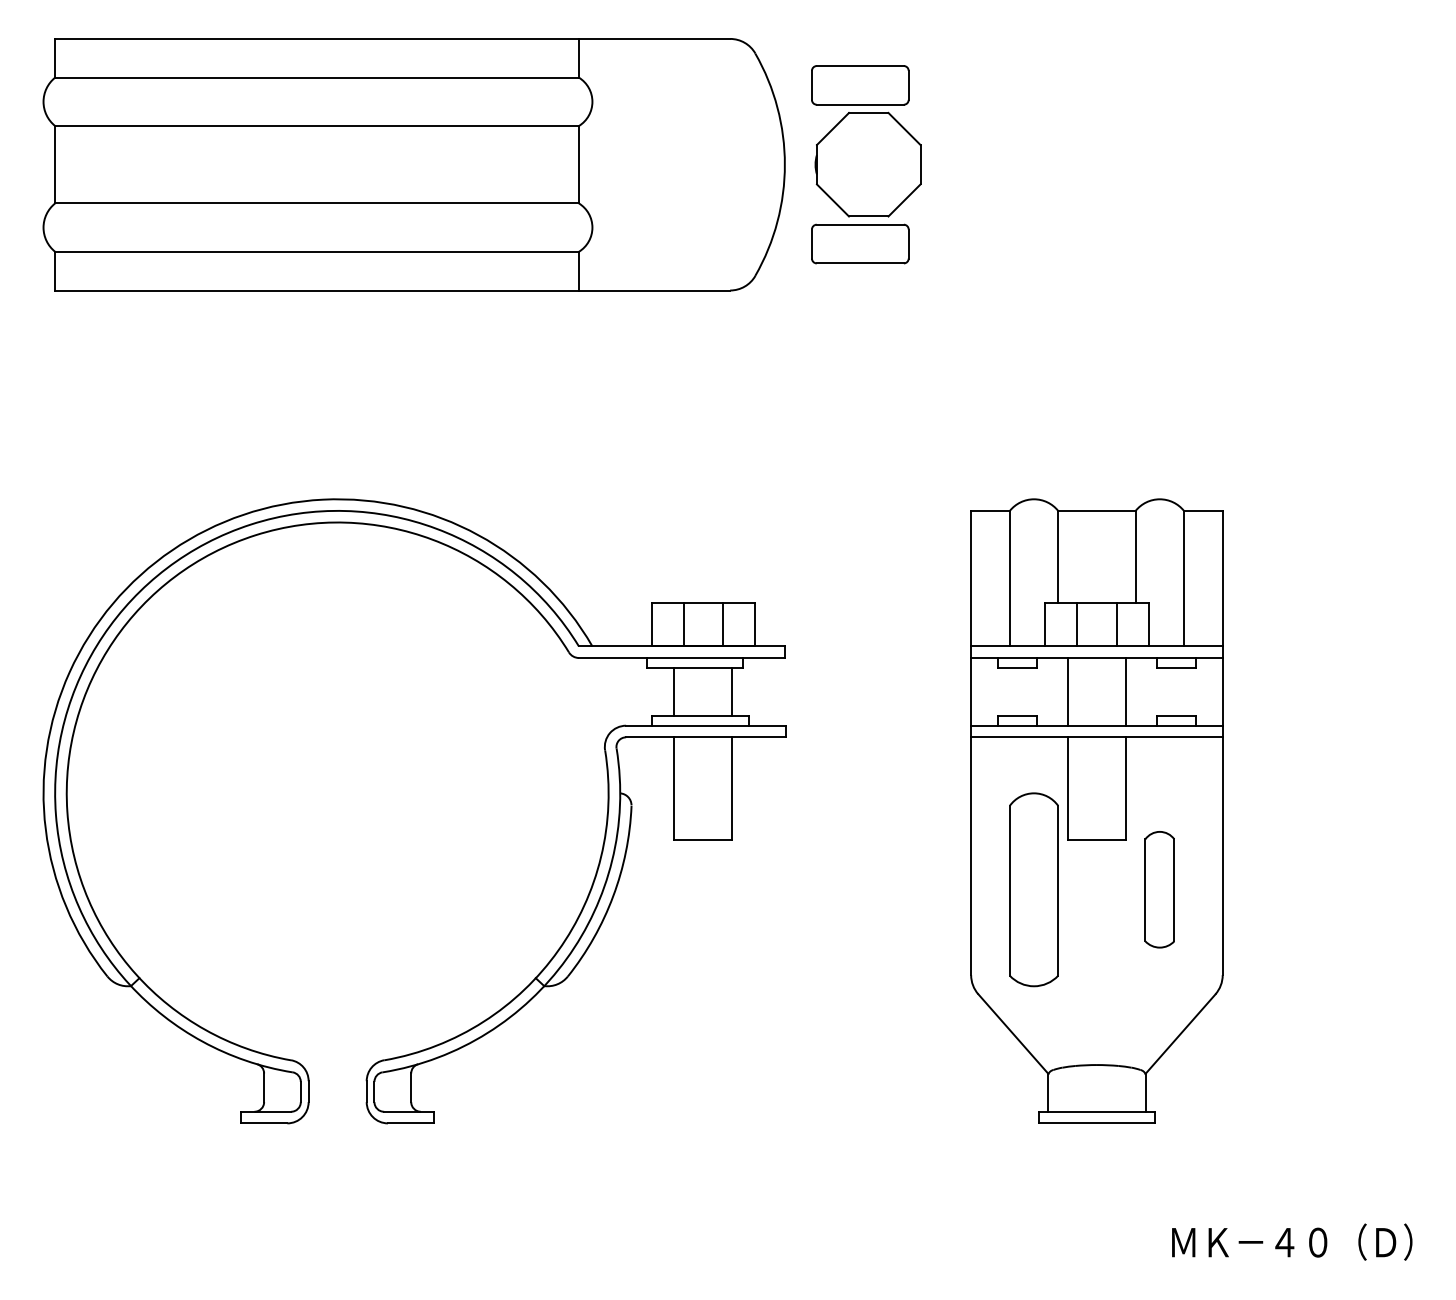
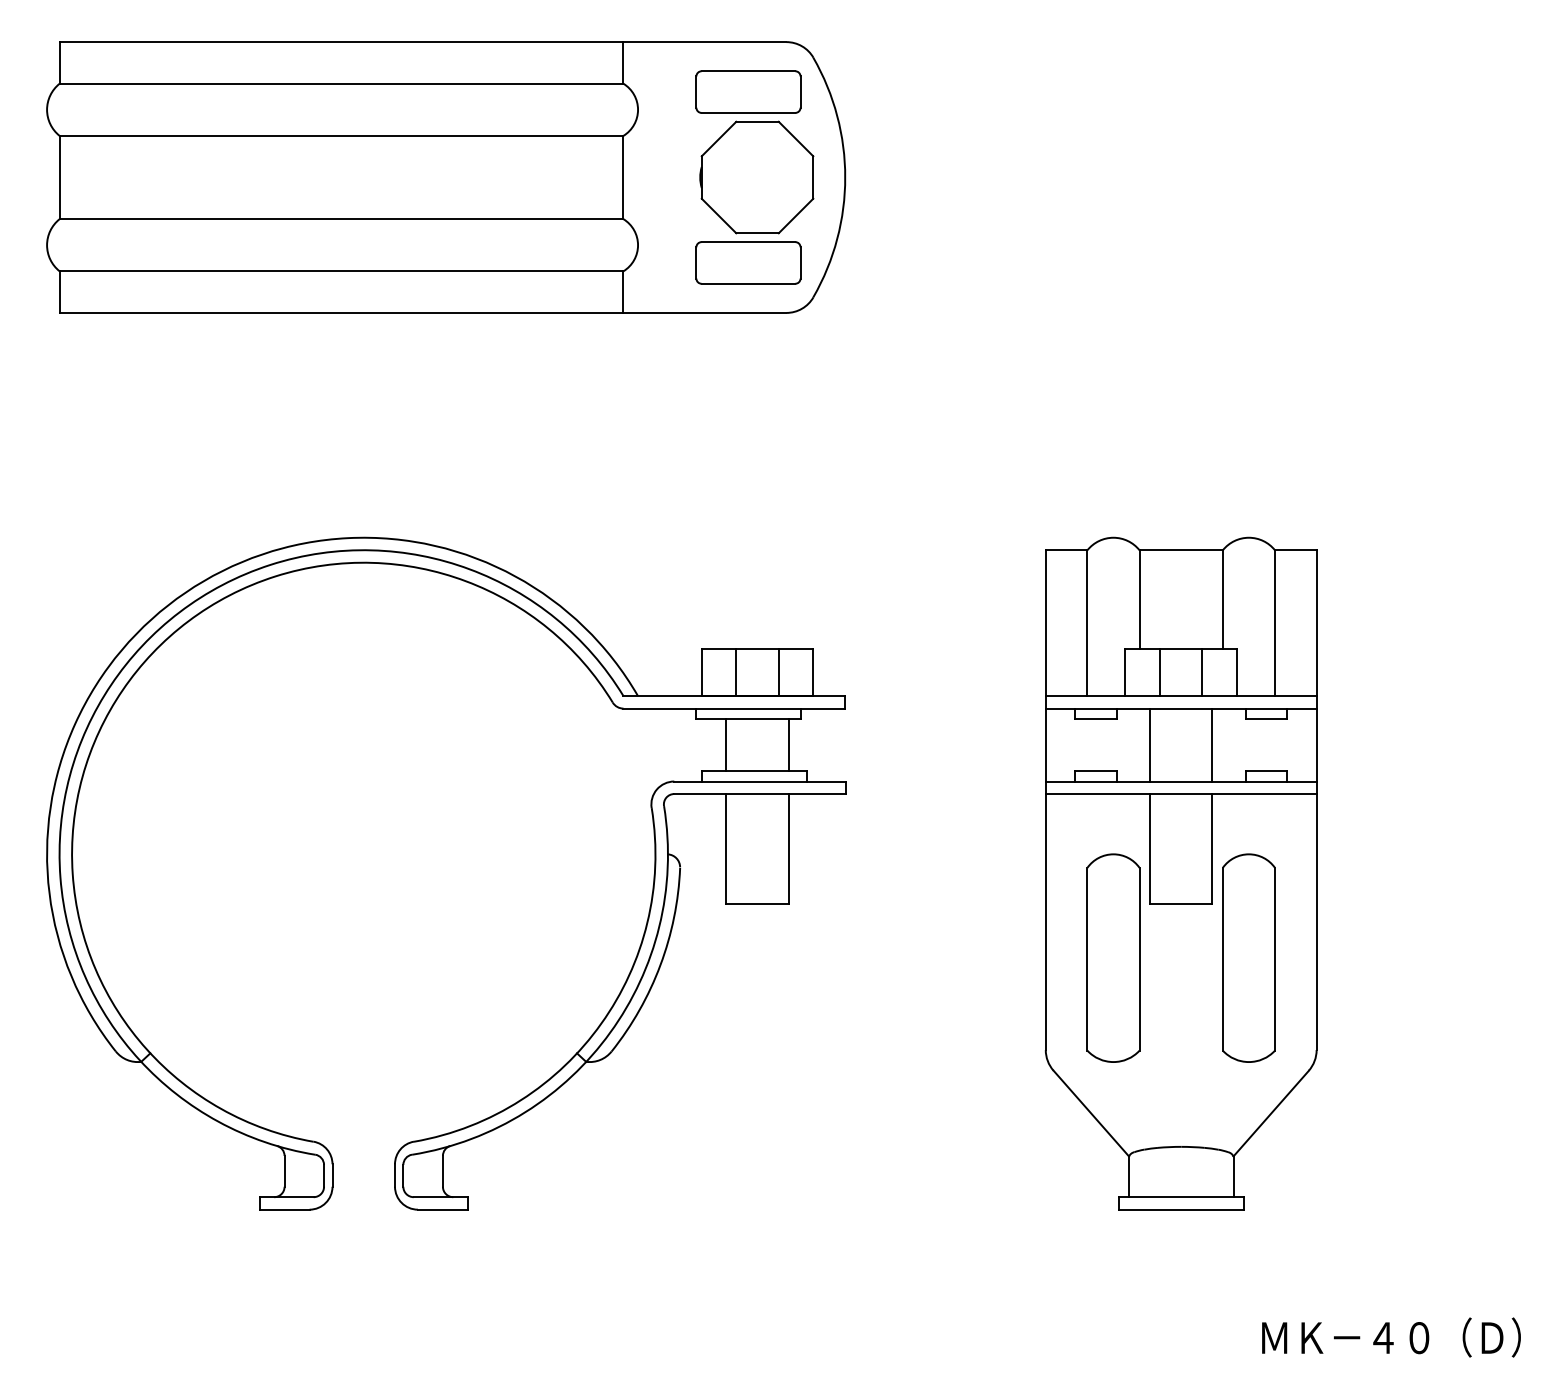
part: (865, 164) -> (754, 177), moved
part: (1159, 889) -> (1248, 957), size x1.67

